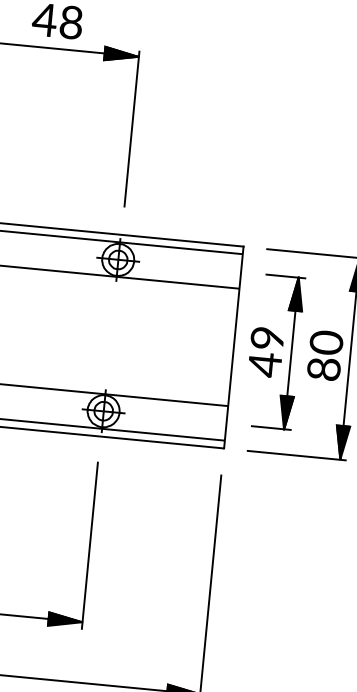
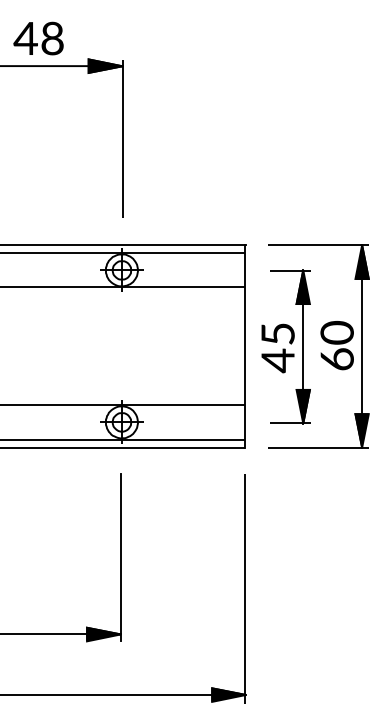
text: (267, 337) -> (277, 333), 49 -> 45
text: (323, 369) -> (336, 359), 80 -> 60

